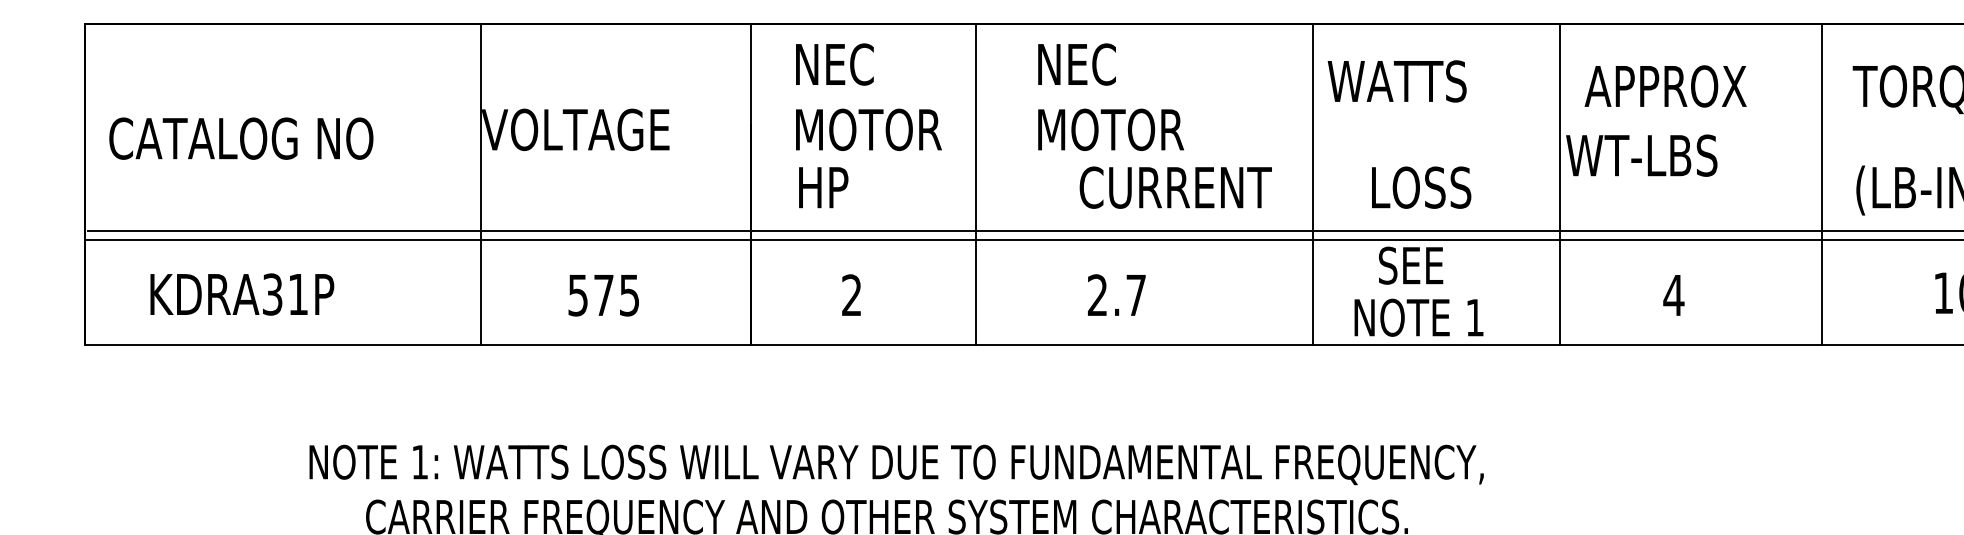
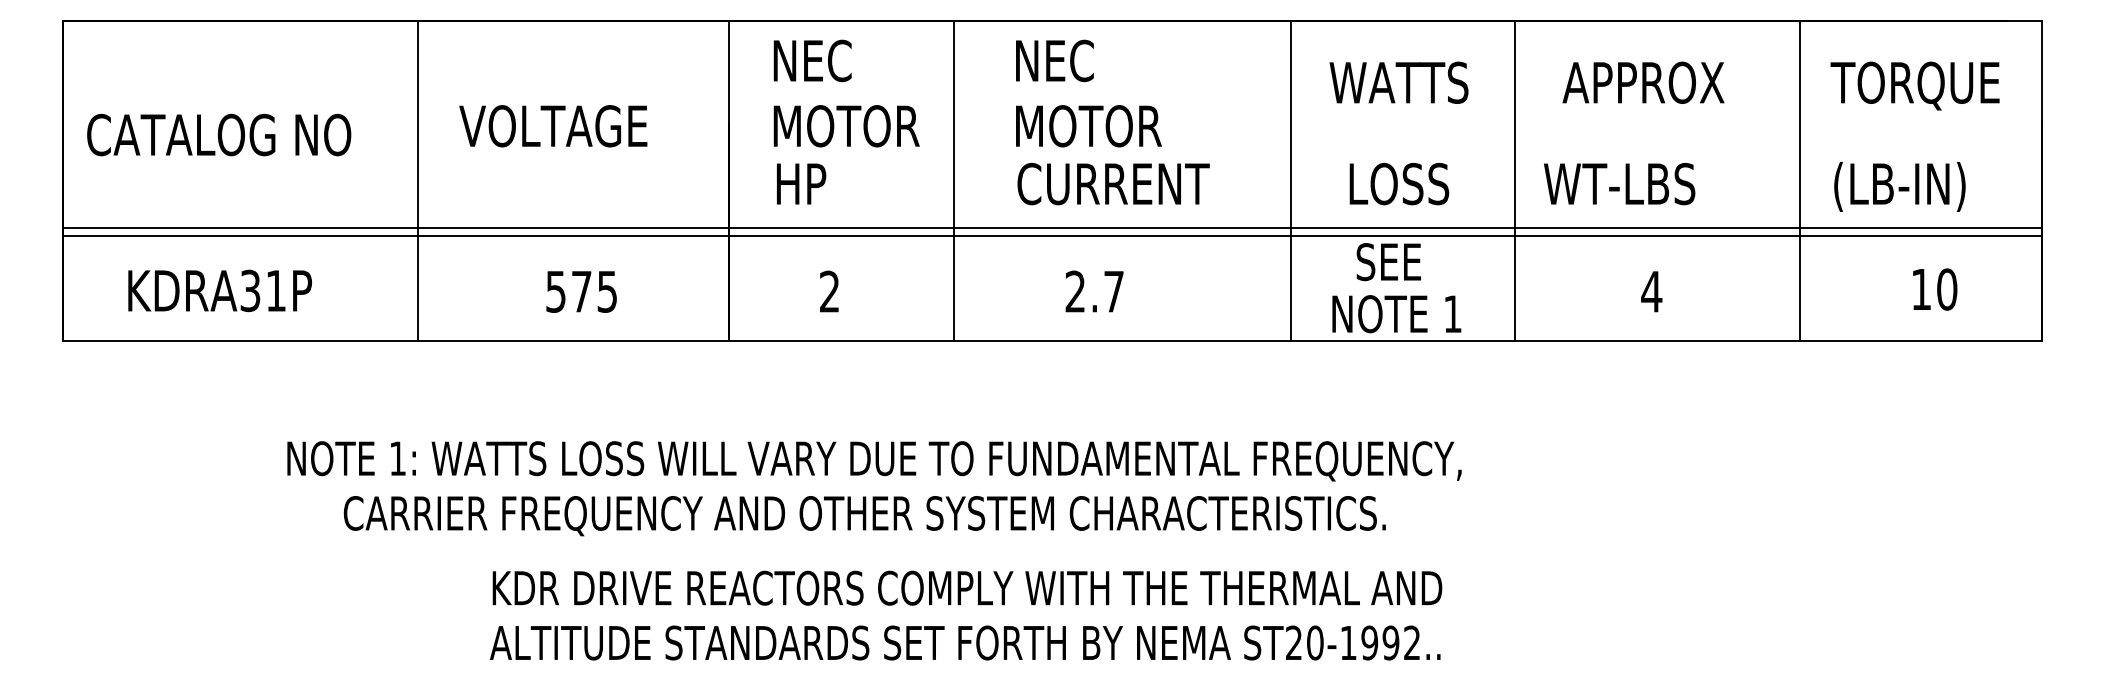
text: (1396, 81) -> (1398, 82), moved
text: (1641, 156) -> (1619, 184), moved
line: (480, 184) -> (417, 180), moved
line: (1559, 184) -> (1514, 180), moved
text: (1175, 188) -> (1113, 184), moved

